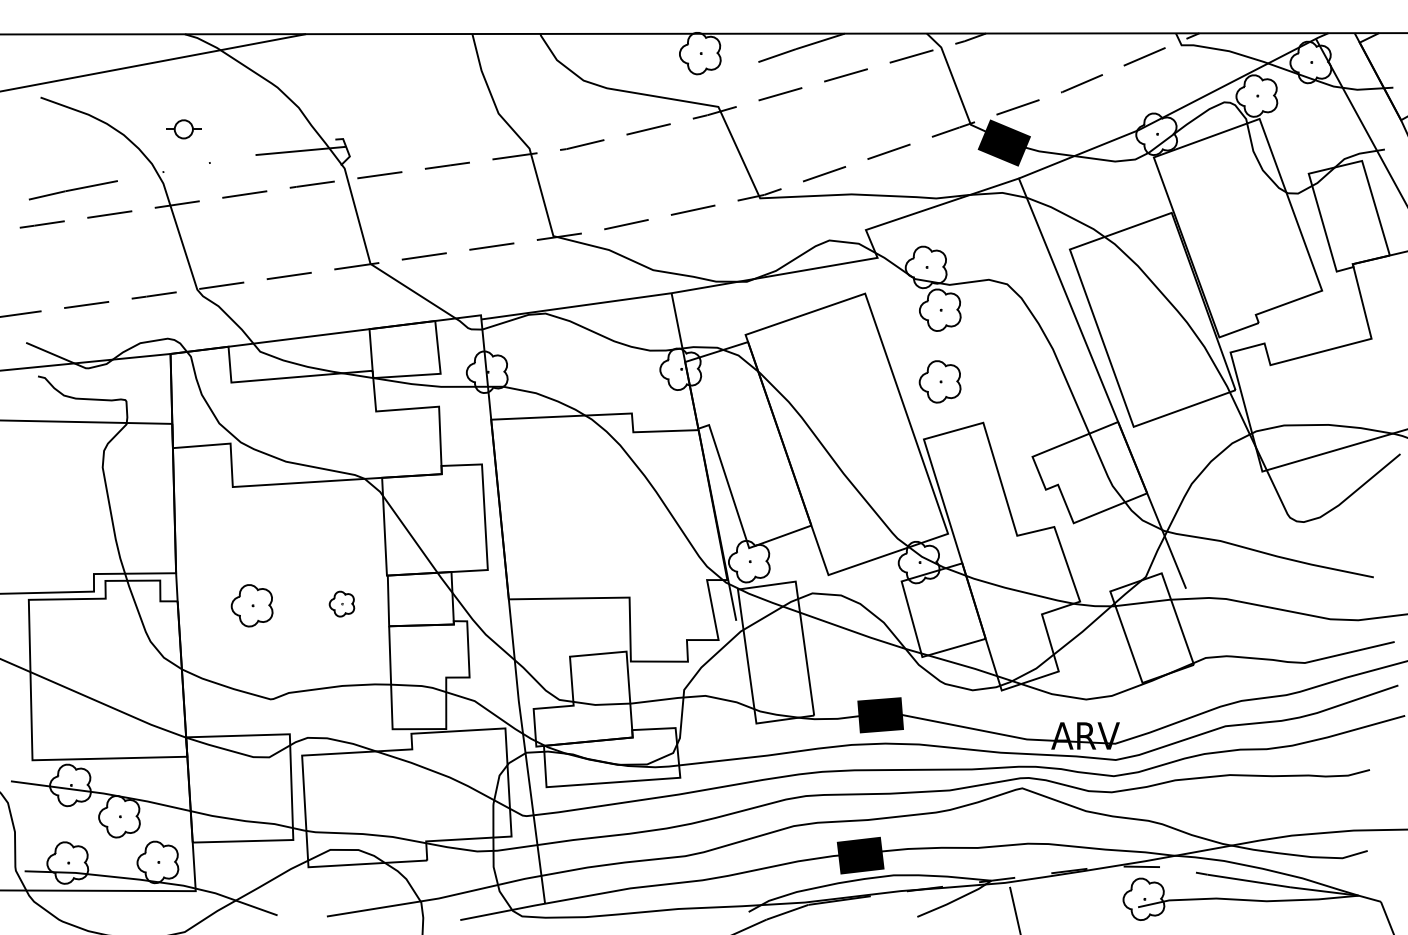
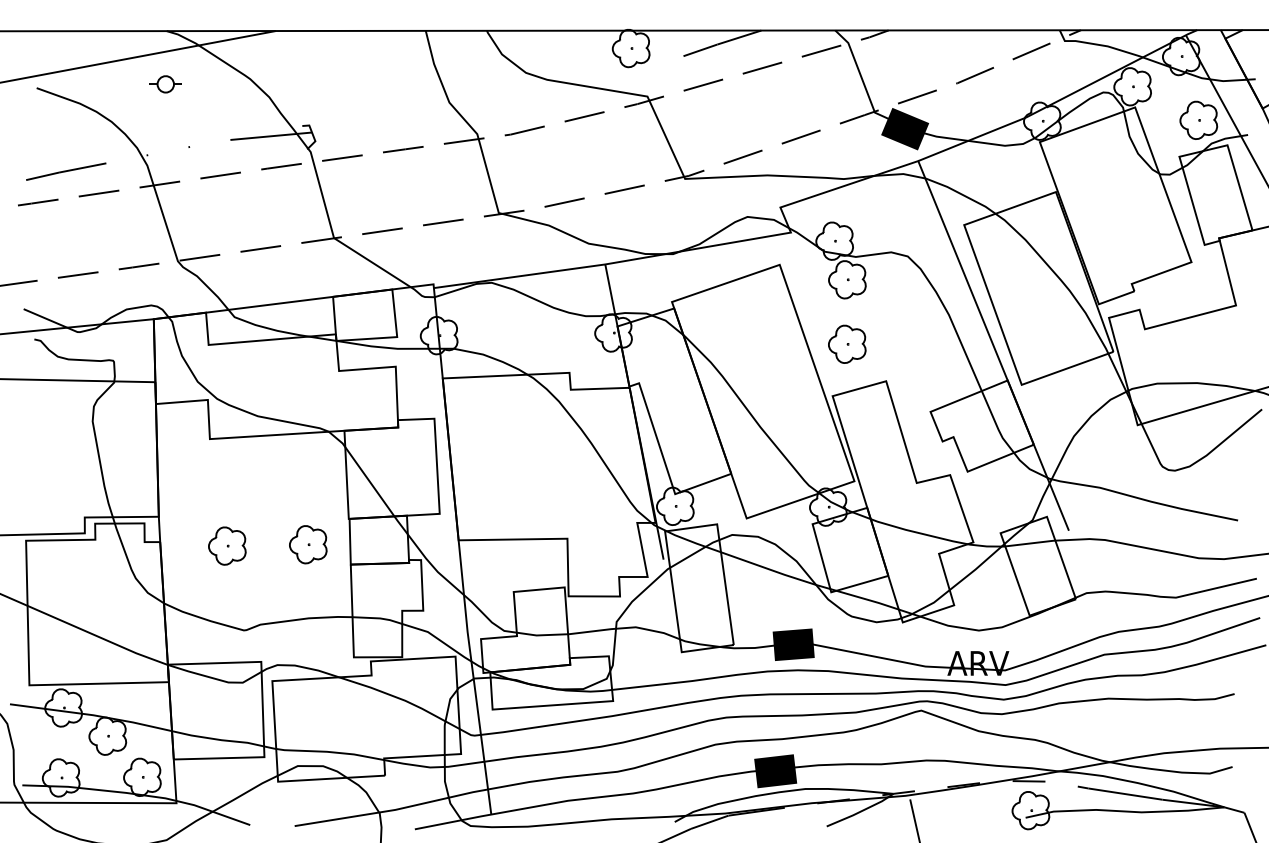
part: (183, 129) -> (165, 84), moved
part: (1330, 132) -> (1199, 119), added
part: (341, 603) -> (307, 544), size x1.67

